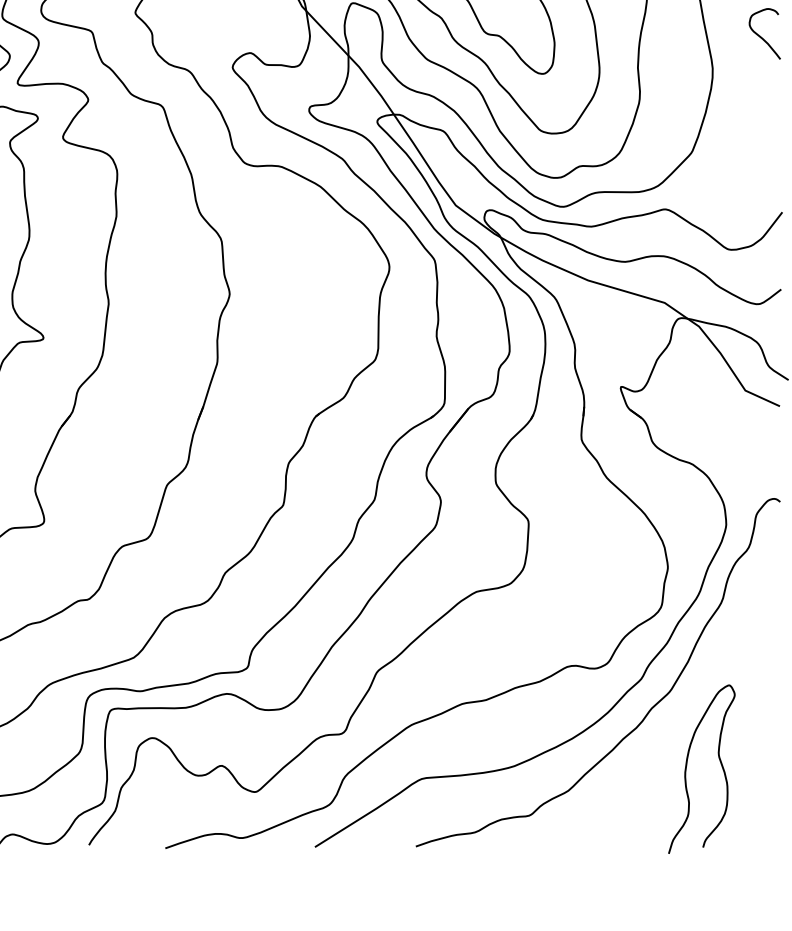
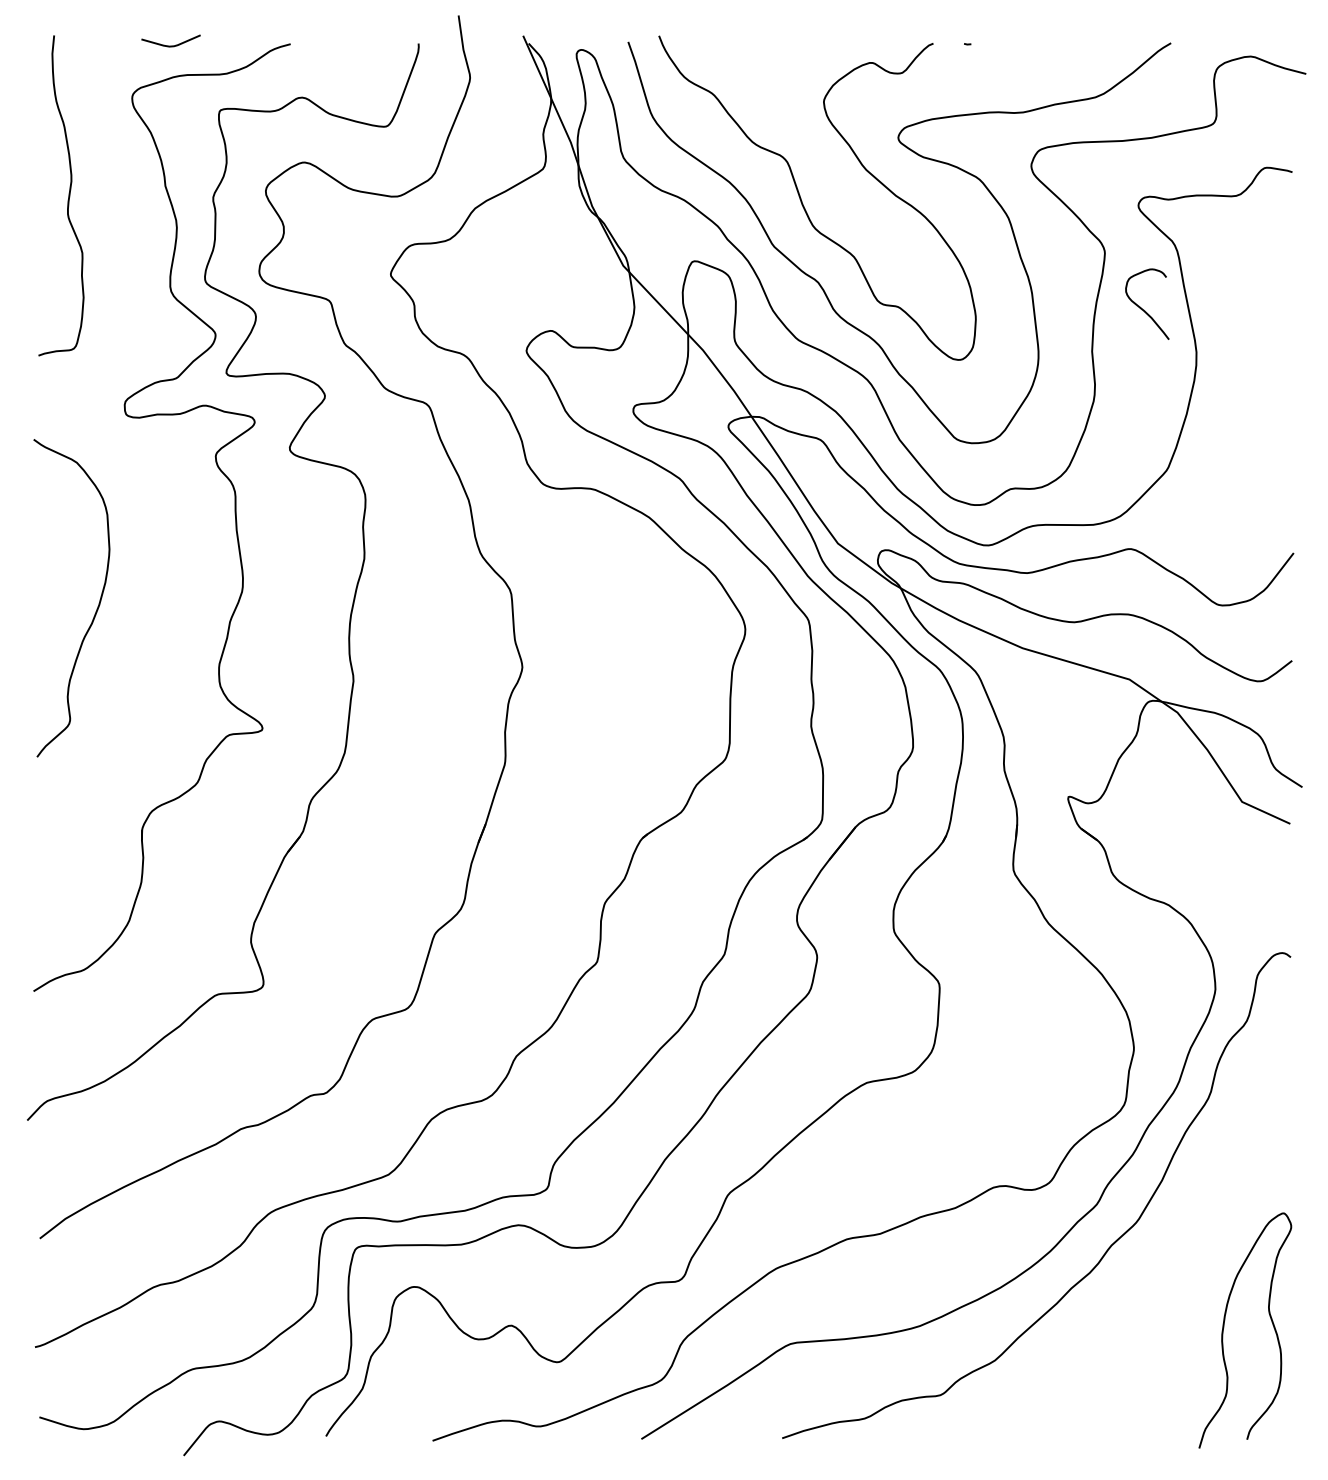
curve: (761, 37) -> (1142, 308), moved
curve: (686, 767) -> (1224, 1327), moved

